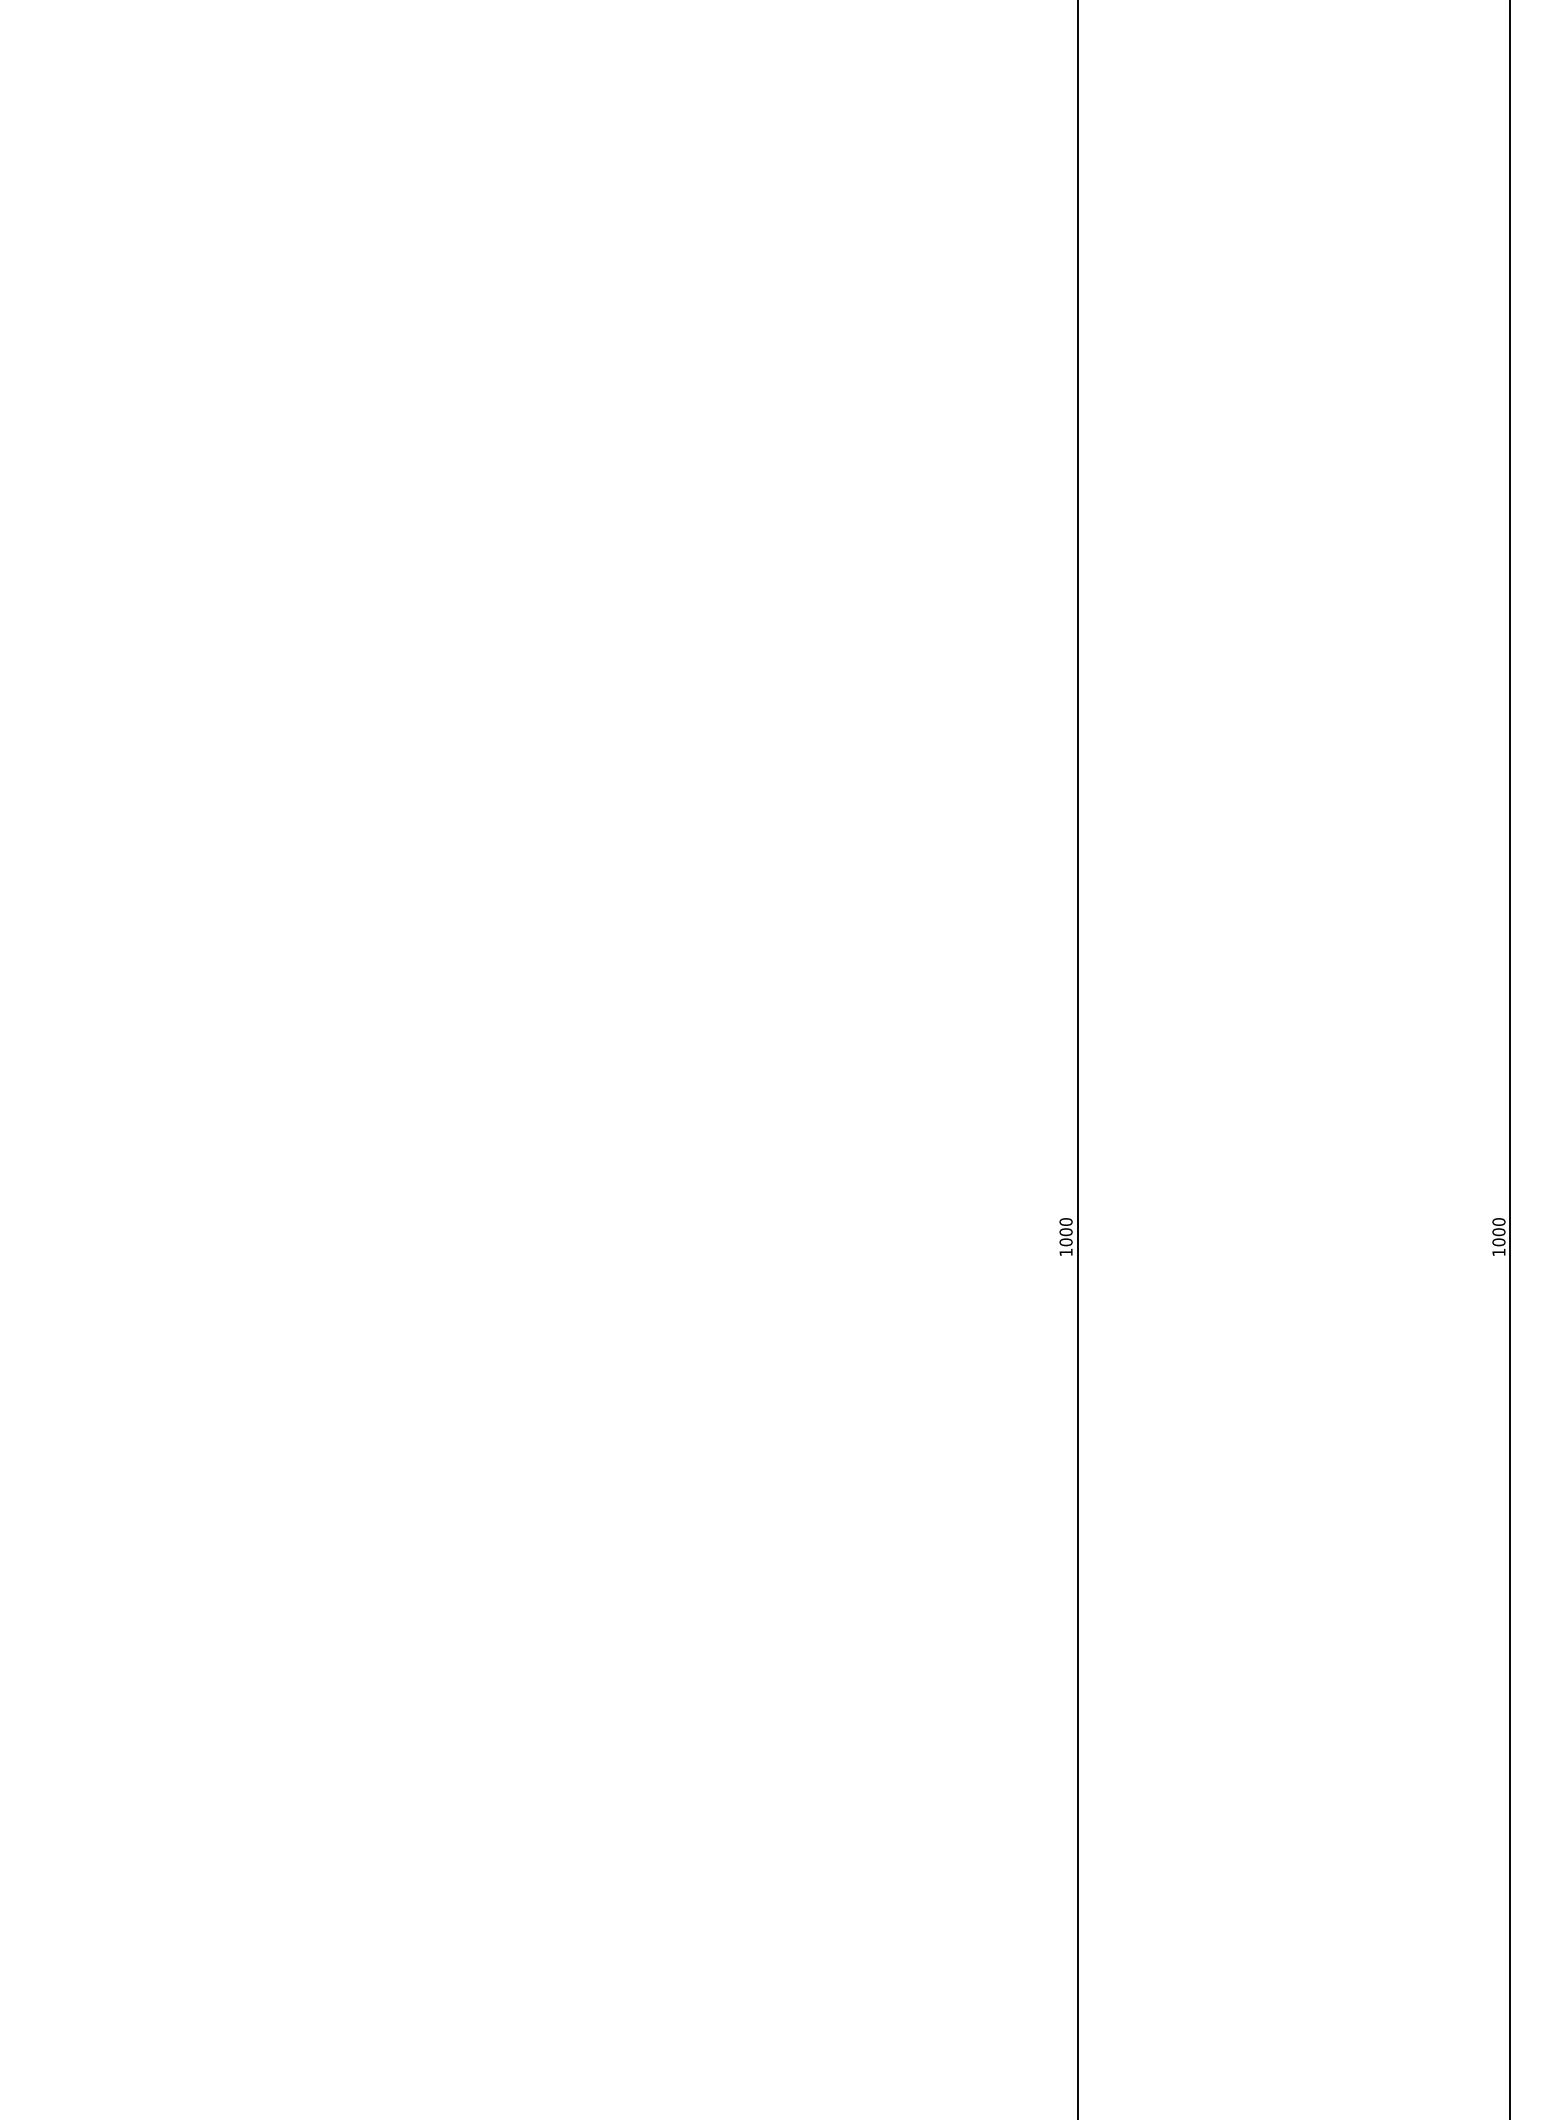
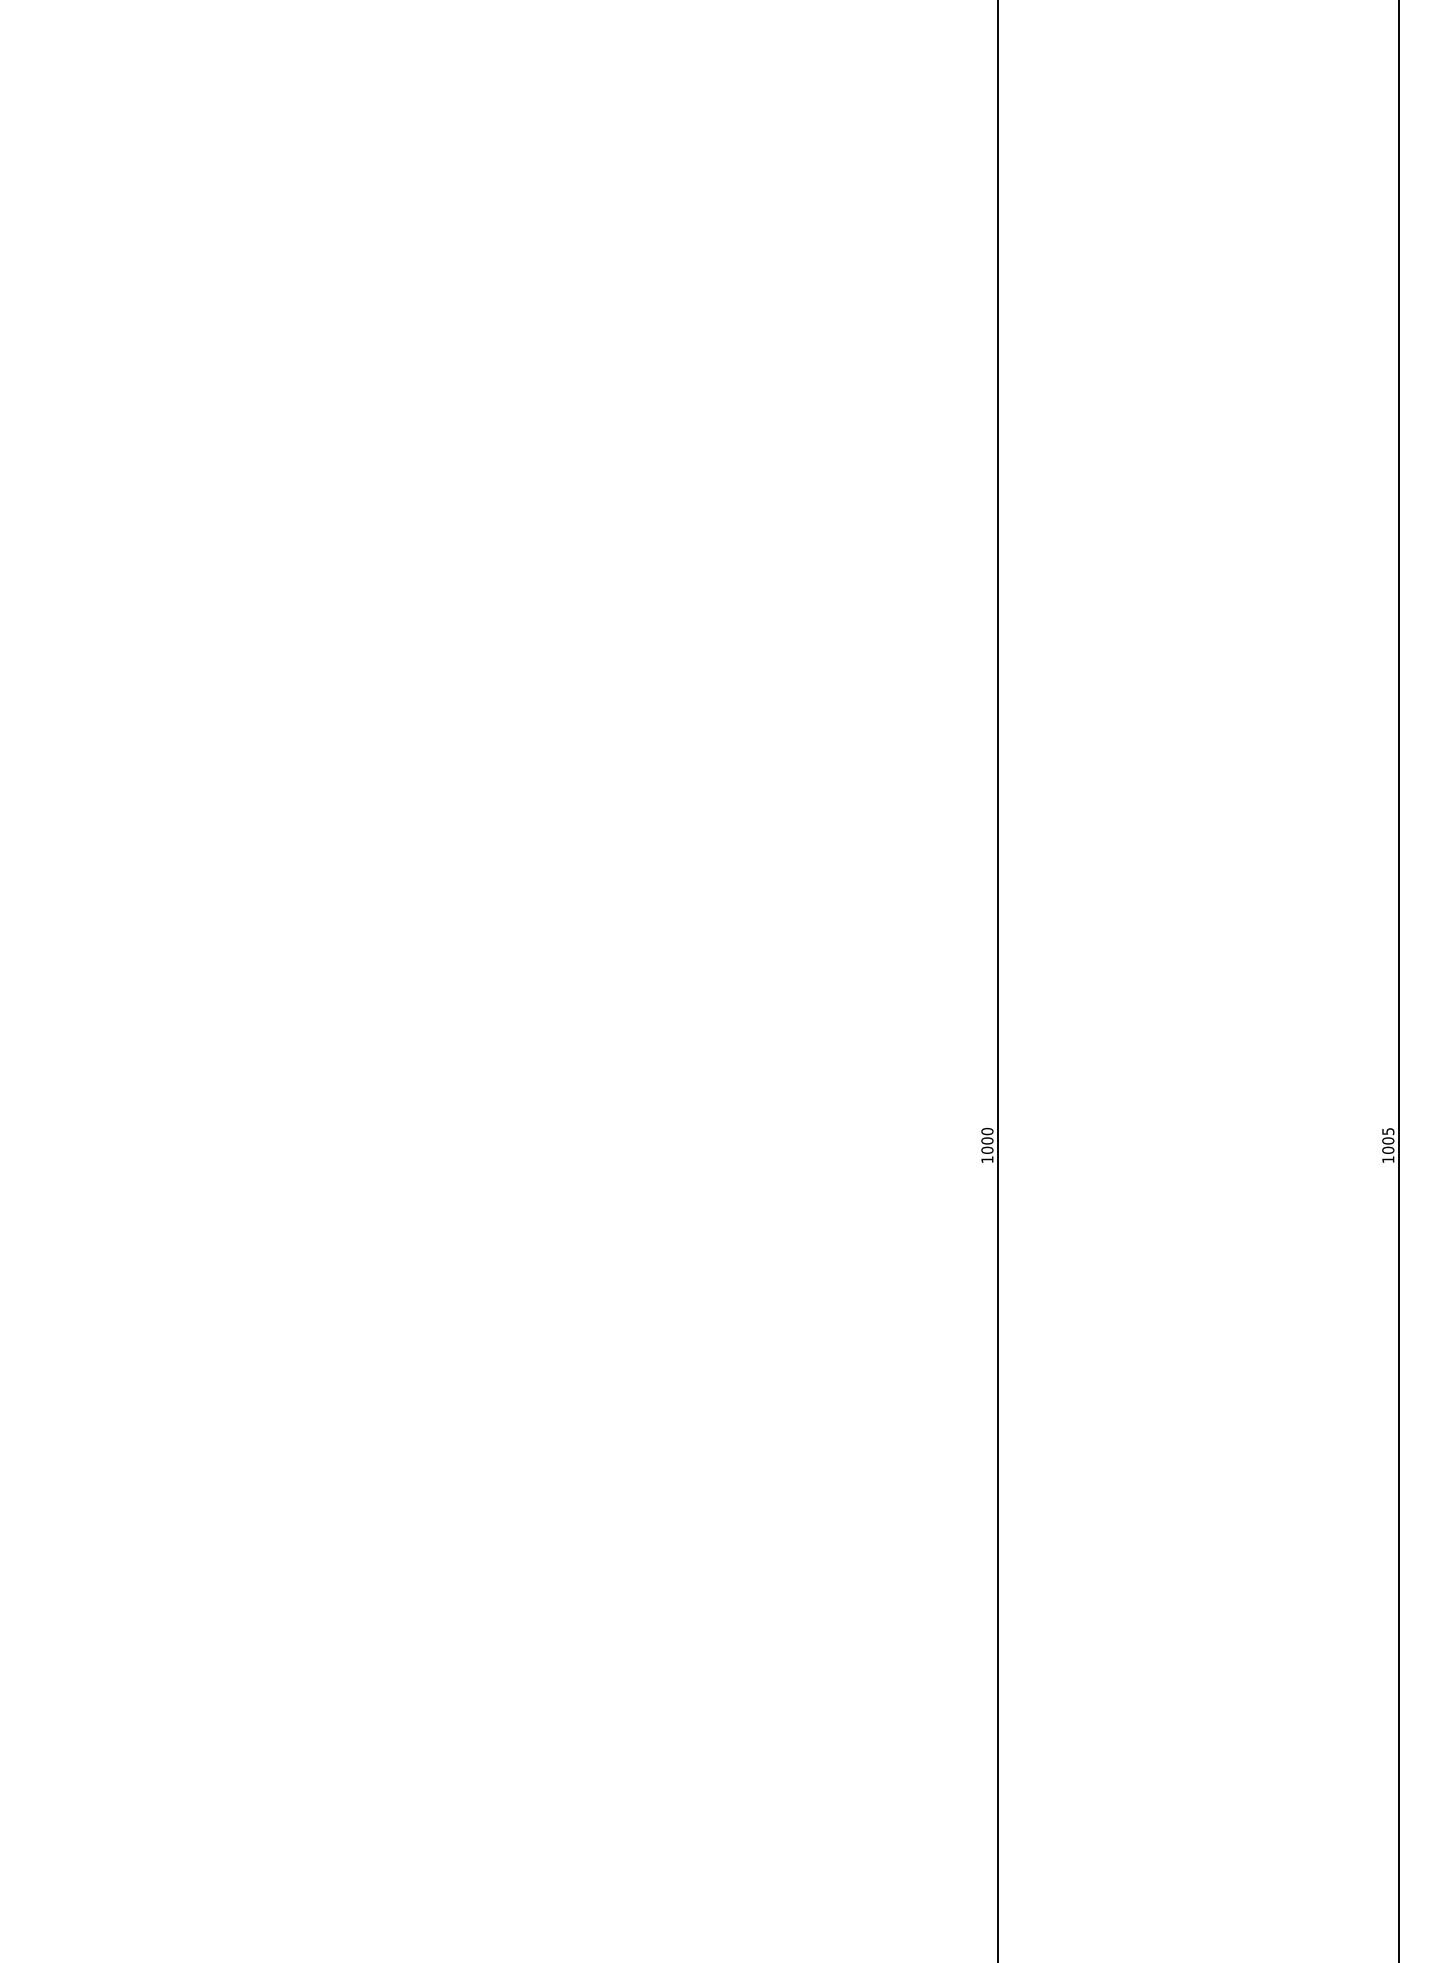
text: (1499, 1221) -> (1388, 1131), 1000 -> 1005

